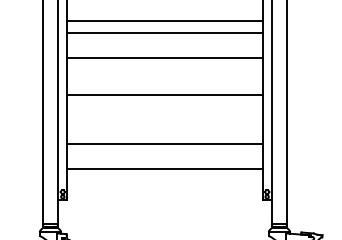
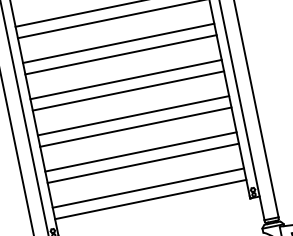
line: (164, 70) -> (128, 91), added
line: (164, 106) -> (135, 126), added
line: (164, 132) -> (140, 152), added
line: (164, 180) -> (150, 199), added

